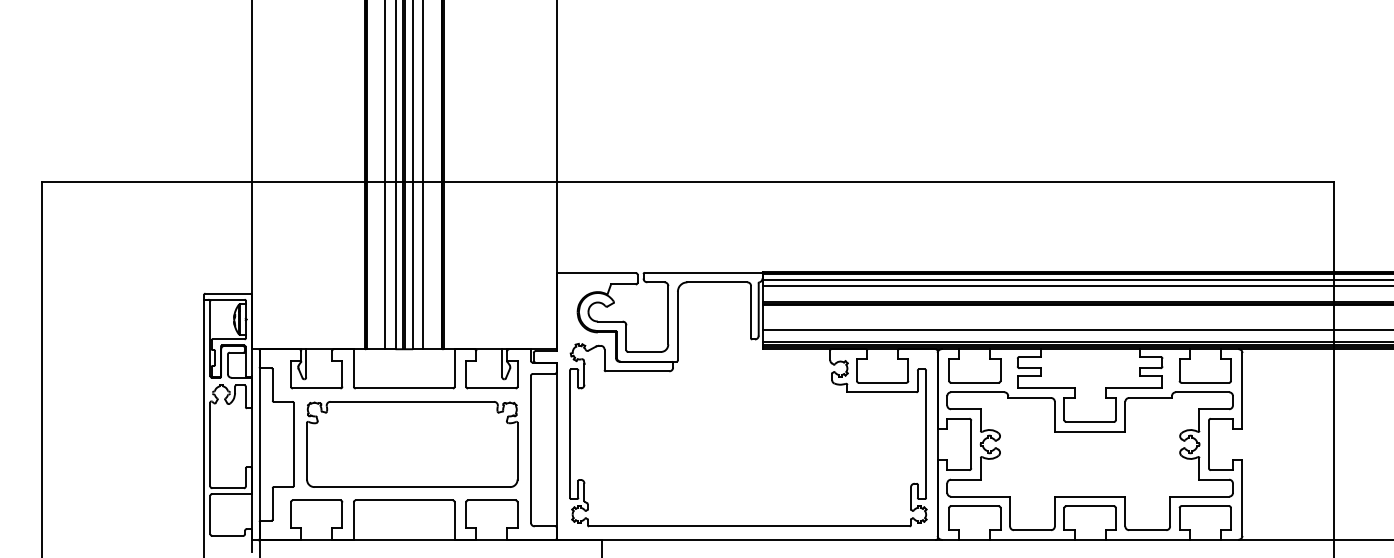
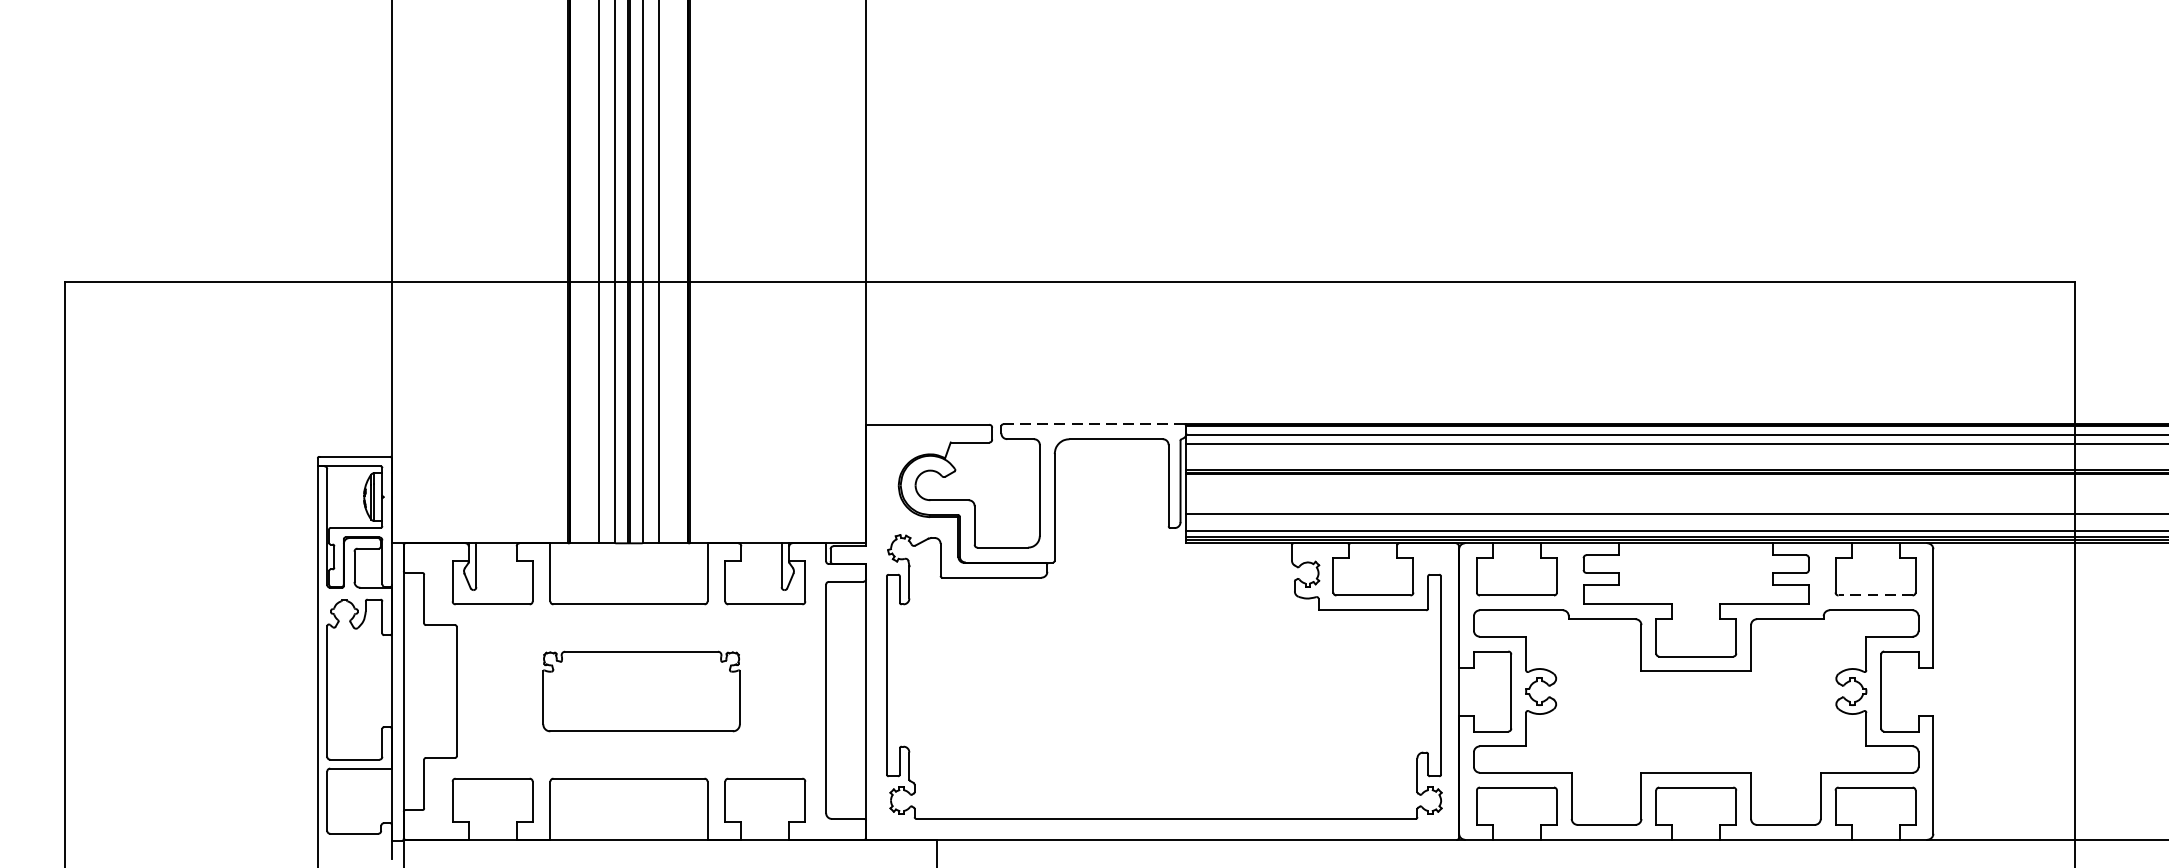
line: (703, 272) -> (1094, 423), solid -> dashed
line: (1205, 382) -> (1875, 595), solid -> dashed
part: (412, 444) -> (641, 691), size x0.6

